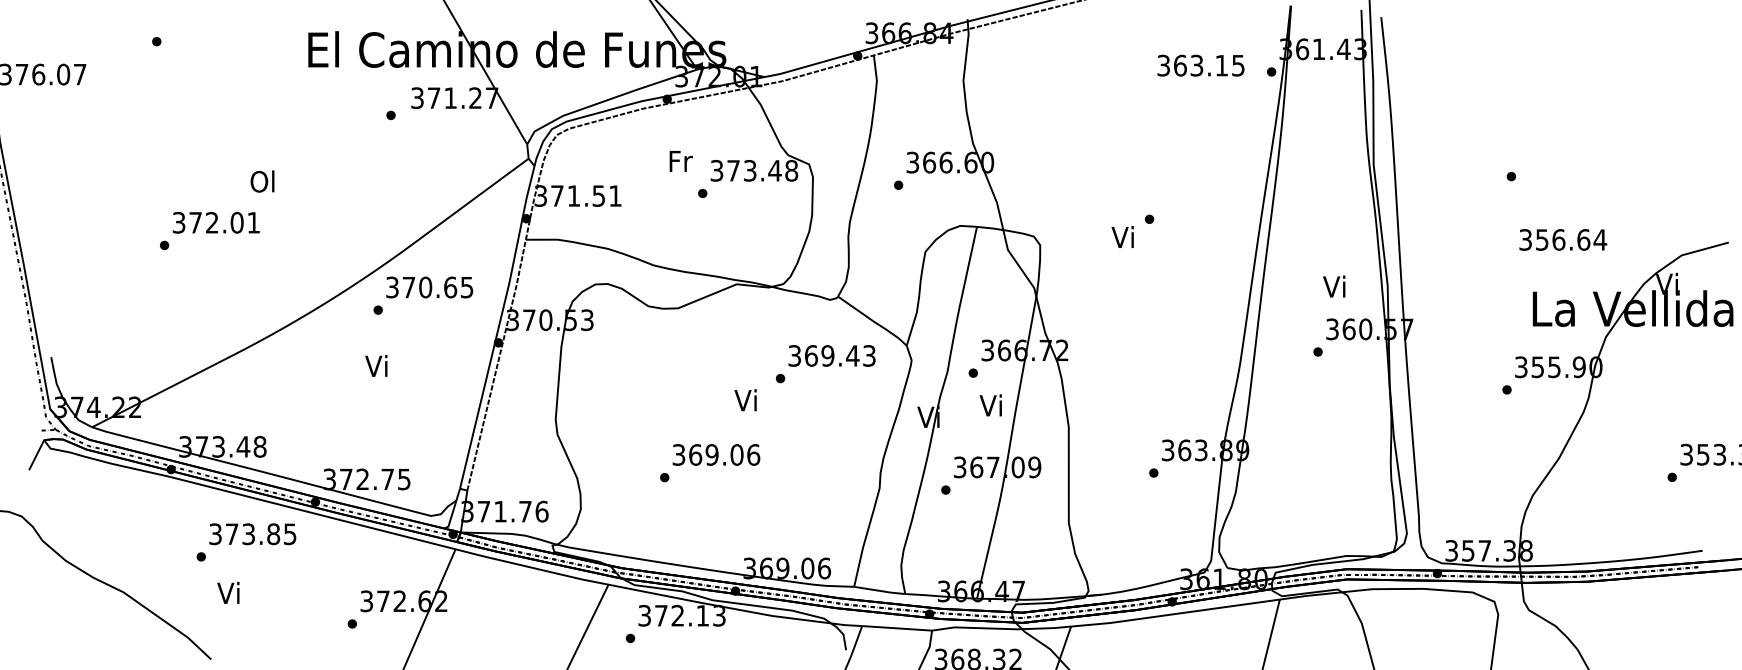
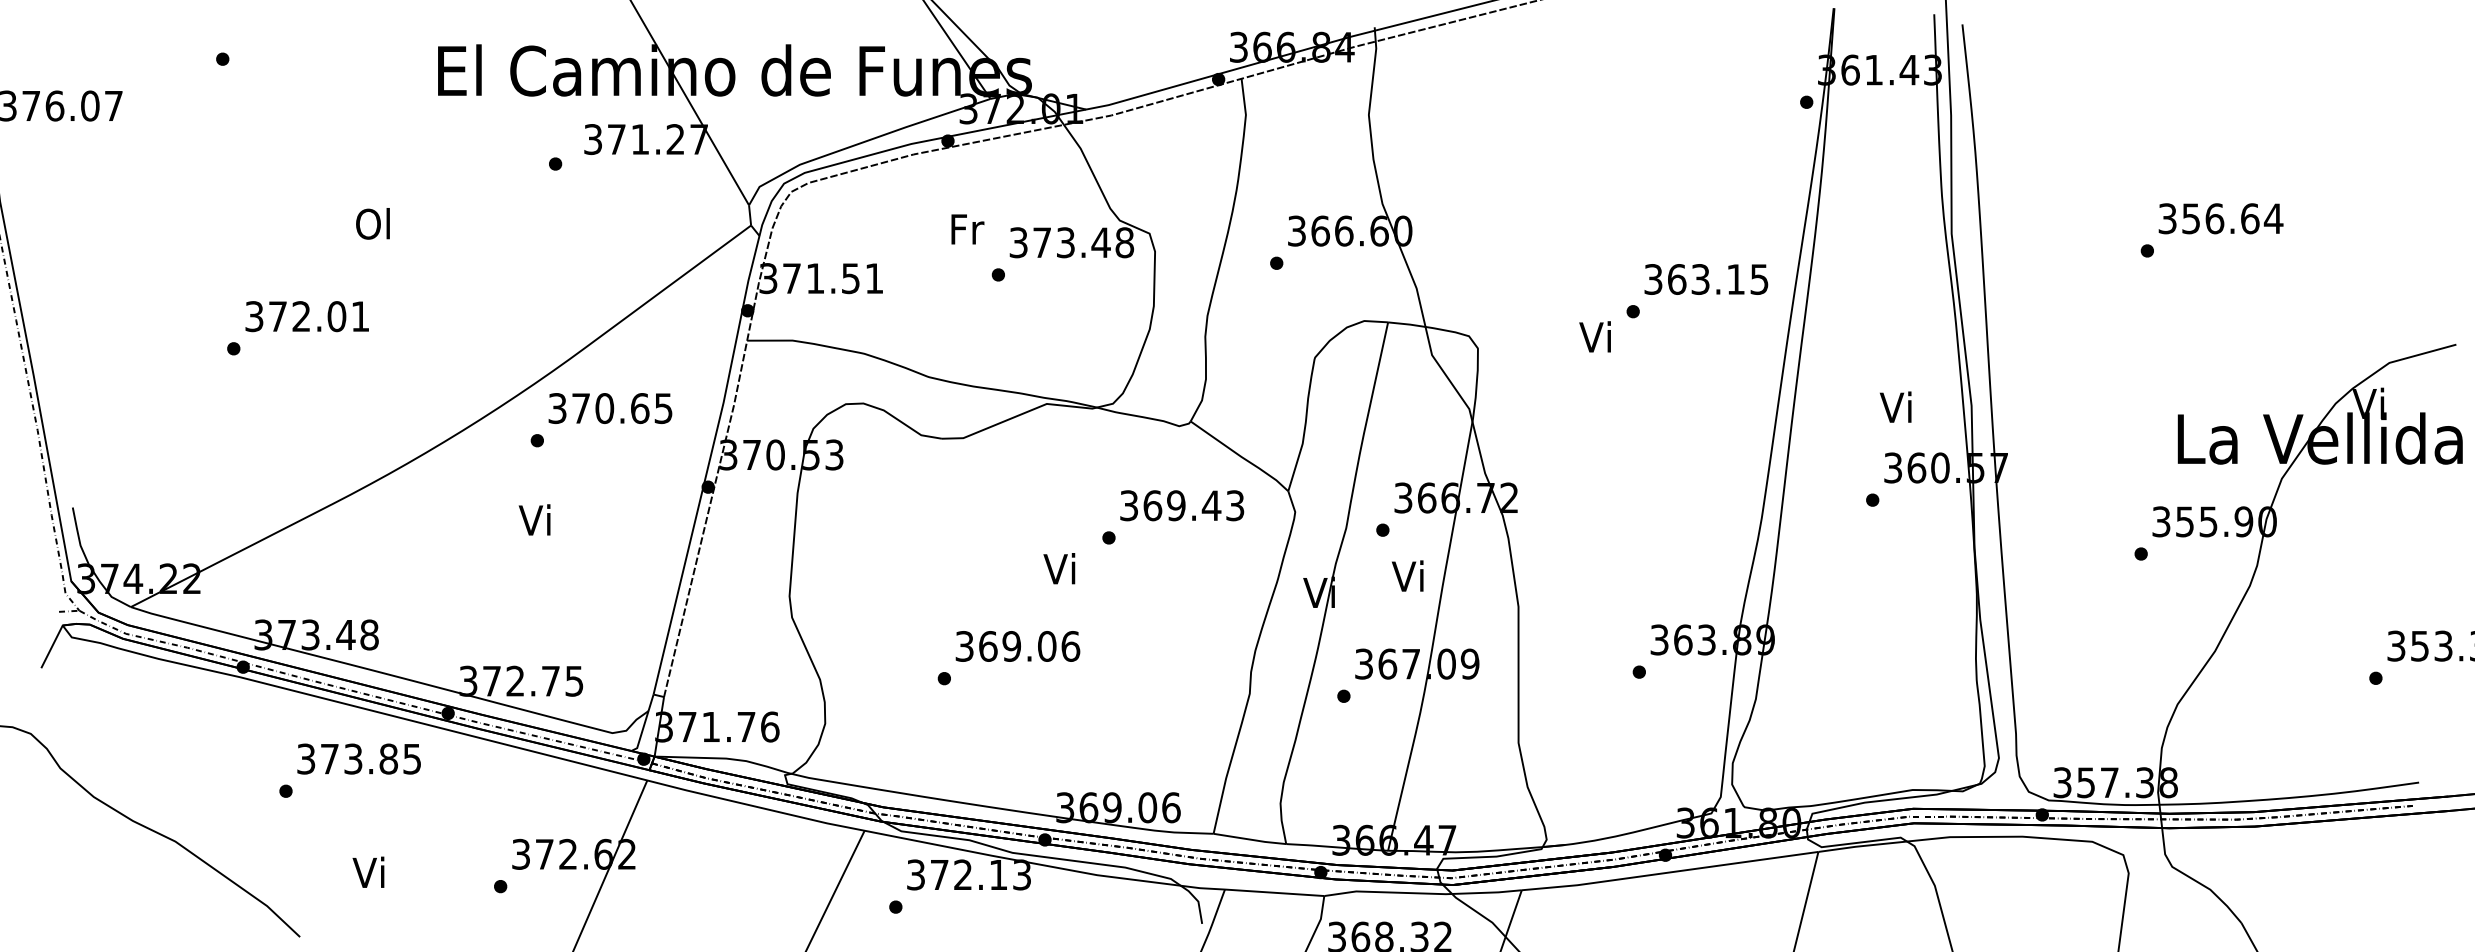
text: (1200, 65) -> (1705, 279), moved
text: (262, 181) -> (372, 223), moved
text: (1563, 239) -> (2221, 218), moved
text: (228, 592) -> (368, 871), moved

